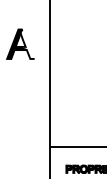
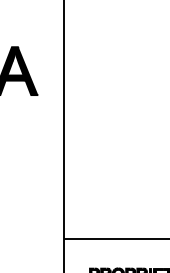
fill: (24, 43) -> (21, 69), added

